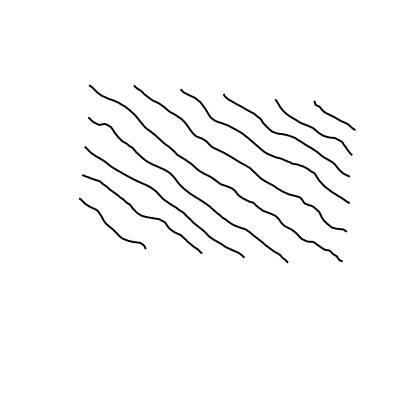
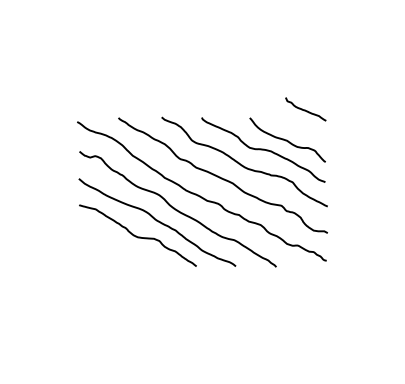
curve: (334, 115) -> (305, 109), moved
curve: (109, 224) -> (108, 248), removed

